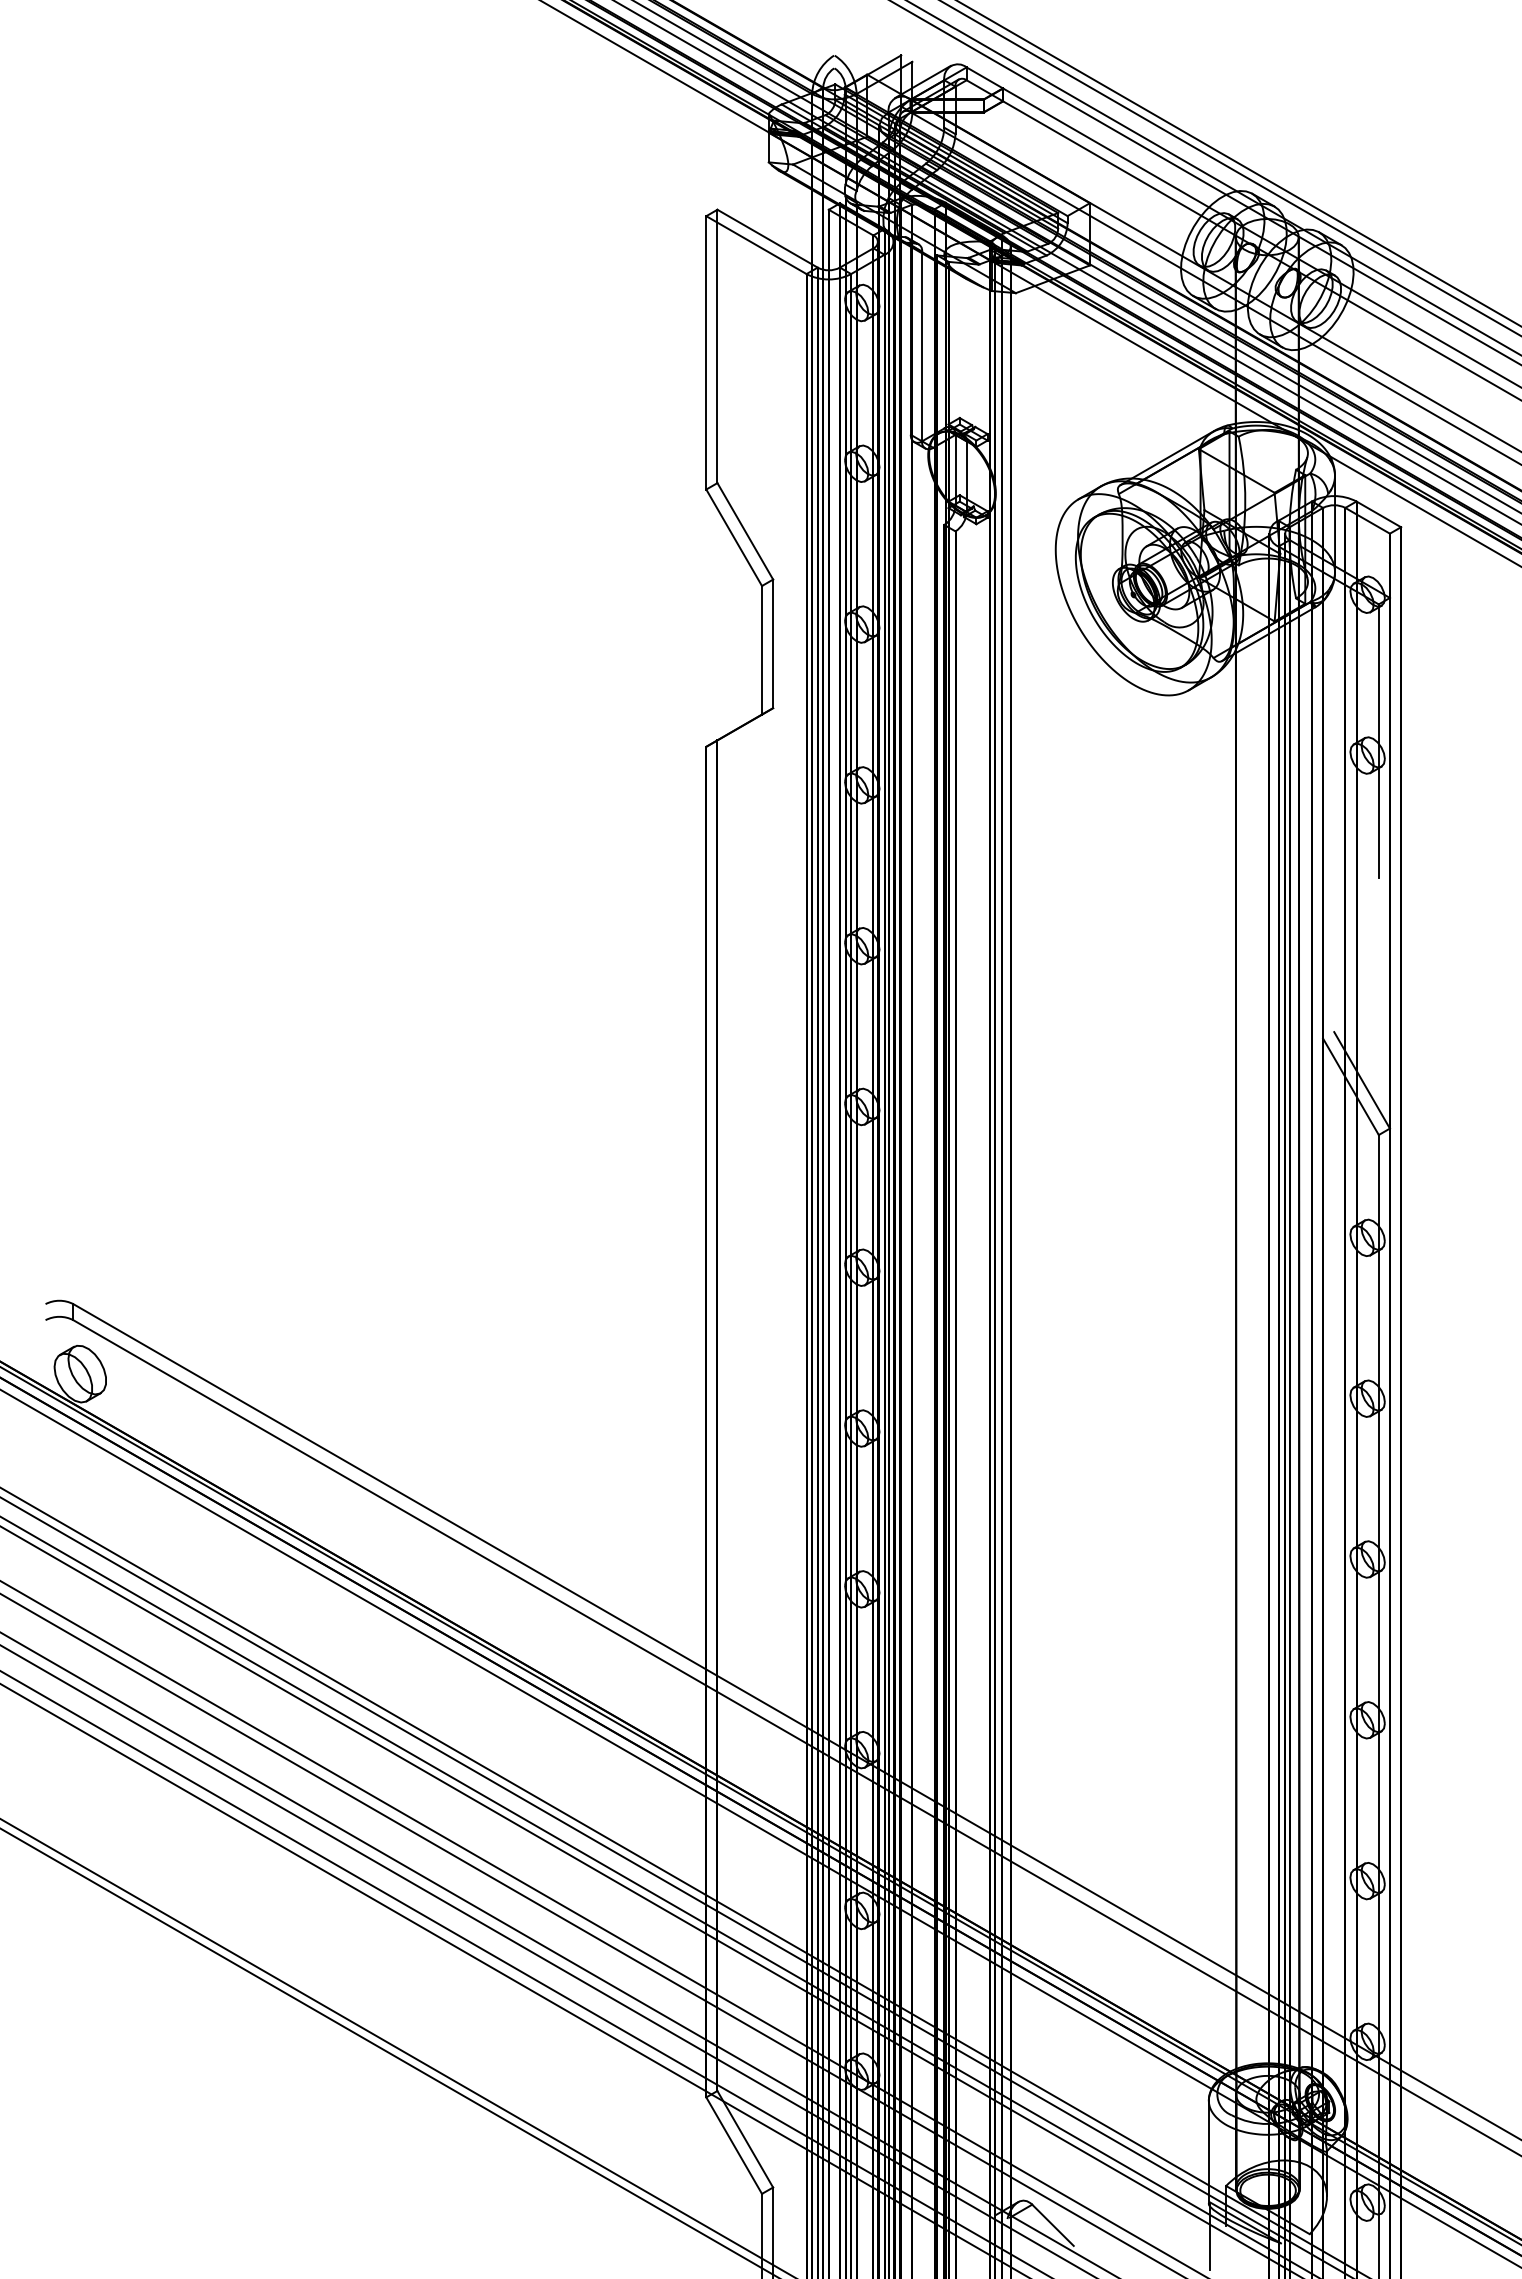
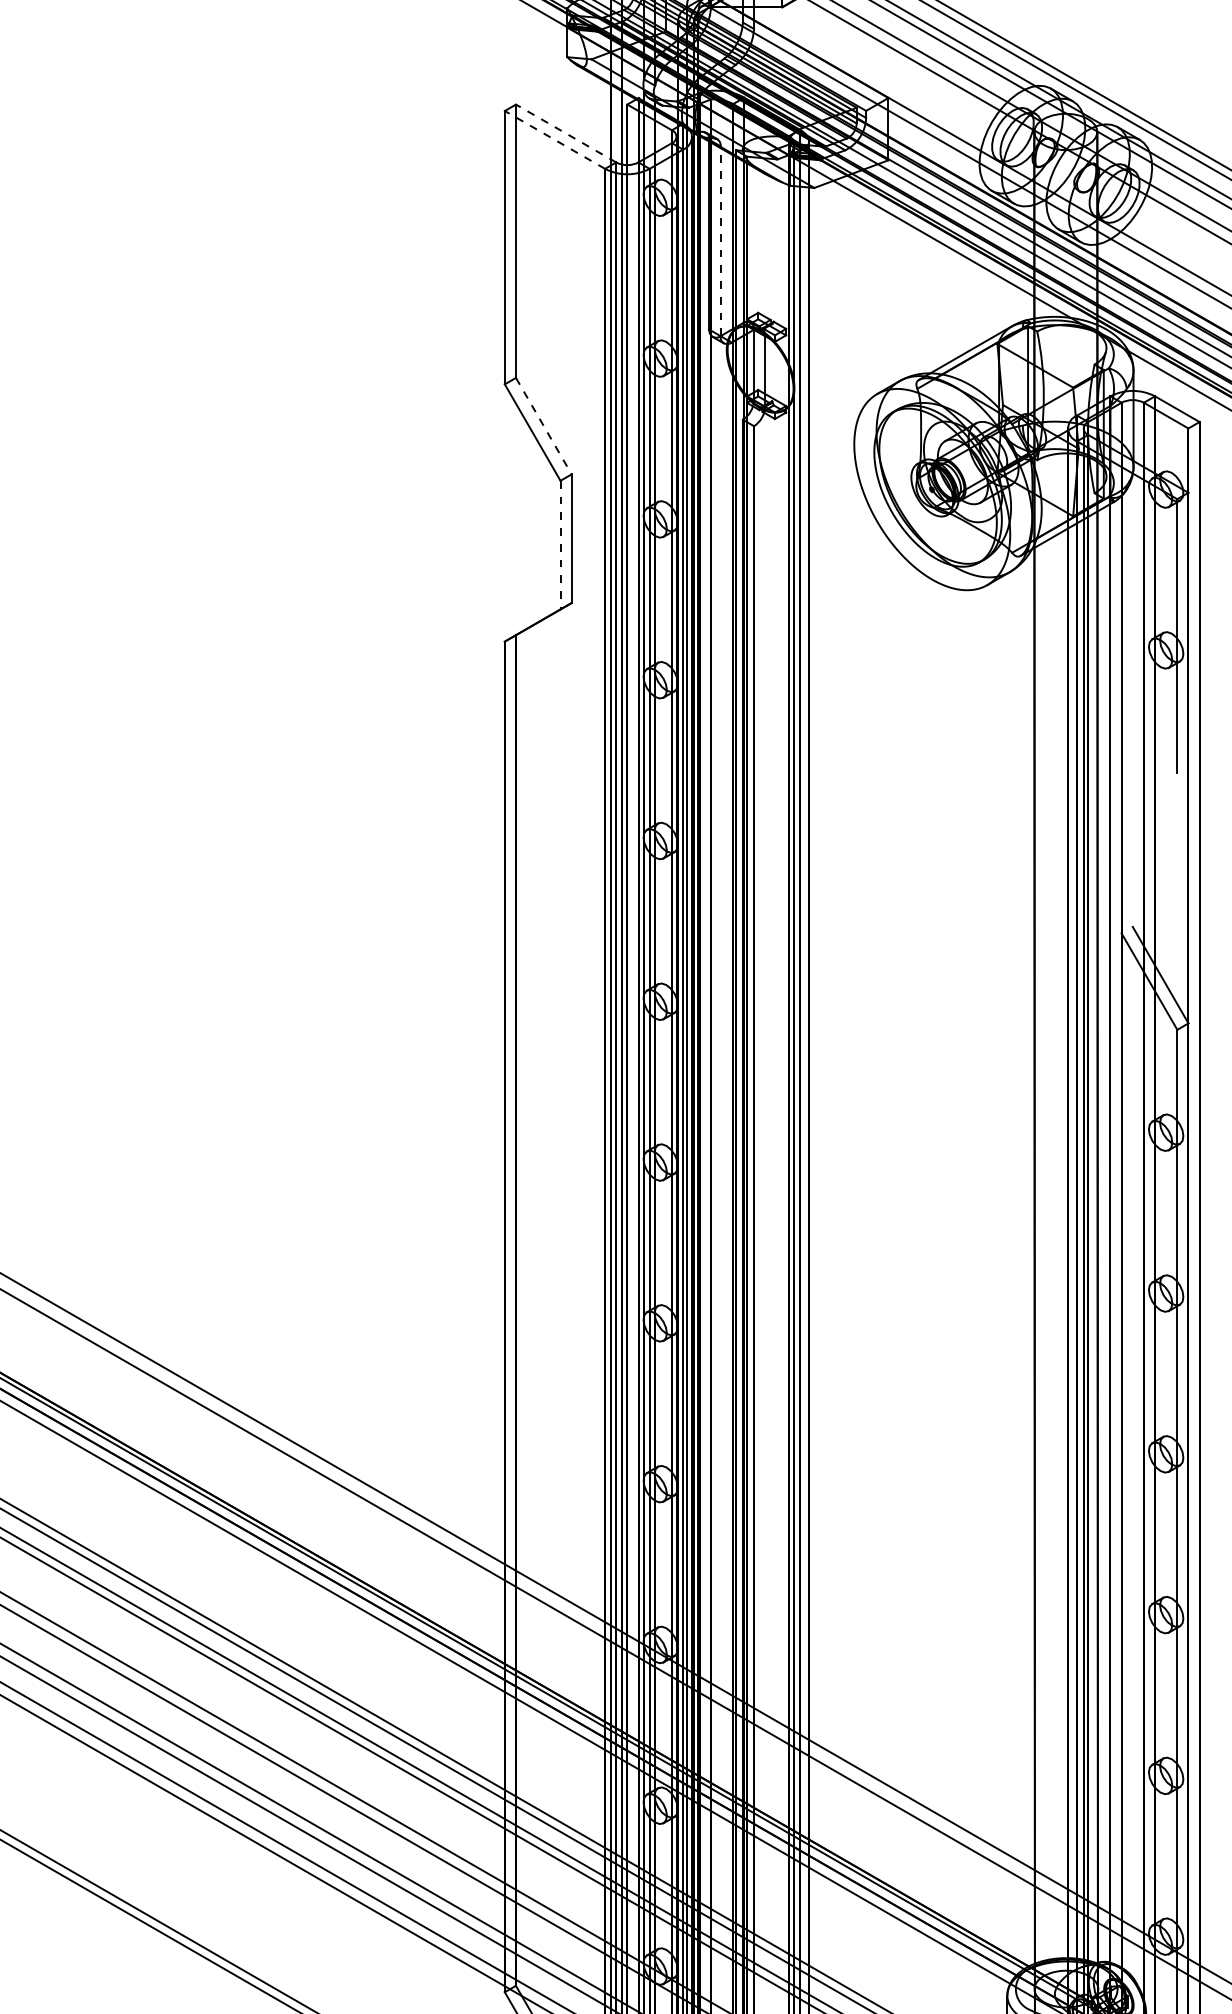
line: (767, 238) -> (566, 133), solid -> dashed
line: (756, 245) -> (555, 140), solid -> dashed
line: (922, 346) -> (721, 241), solid -> dashed
line: (745, 531) -> (544, 426), solid -> dashed
line: (762, 650) -> (561, 545), solid -> dashed

